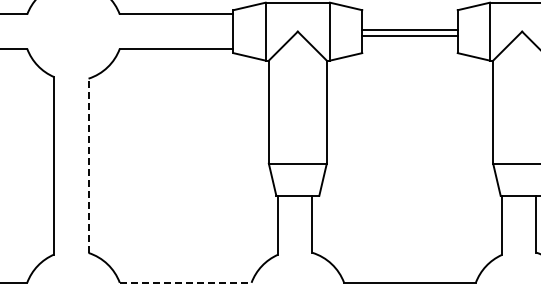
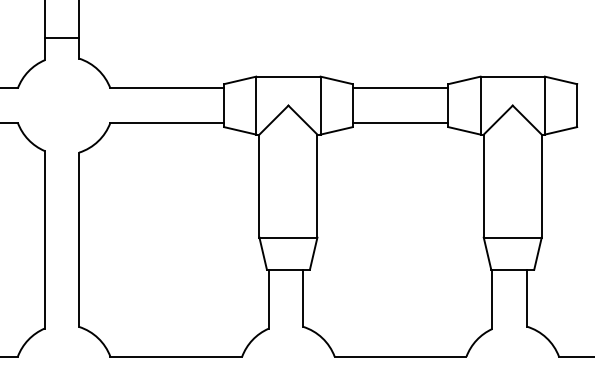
line: (409, 30) -> (400, 88), moved
line: (409, 35) -> (400, 122), moved
line: (88, 165) -> (79, 239), dashed -> solid
line: (185, 282) -> (176, 356), dashed -> solid

